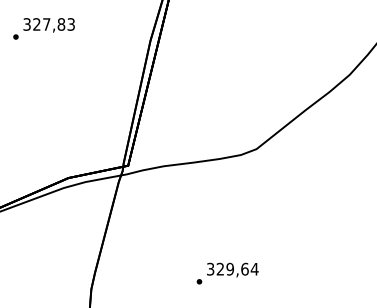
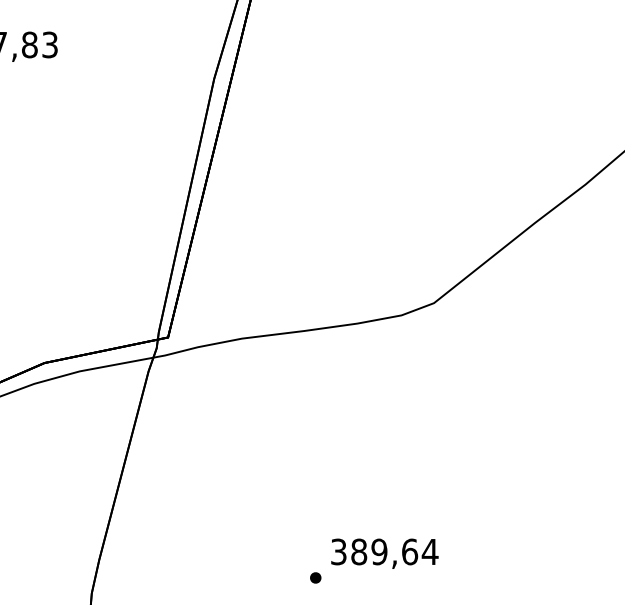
text: (220, 269) -> (359, 552), 329,64 -> 389,64

